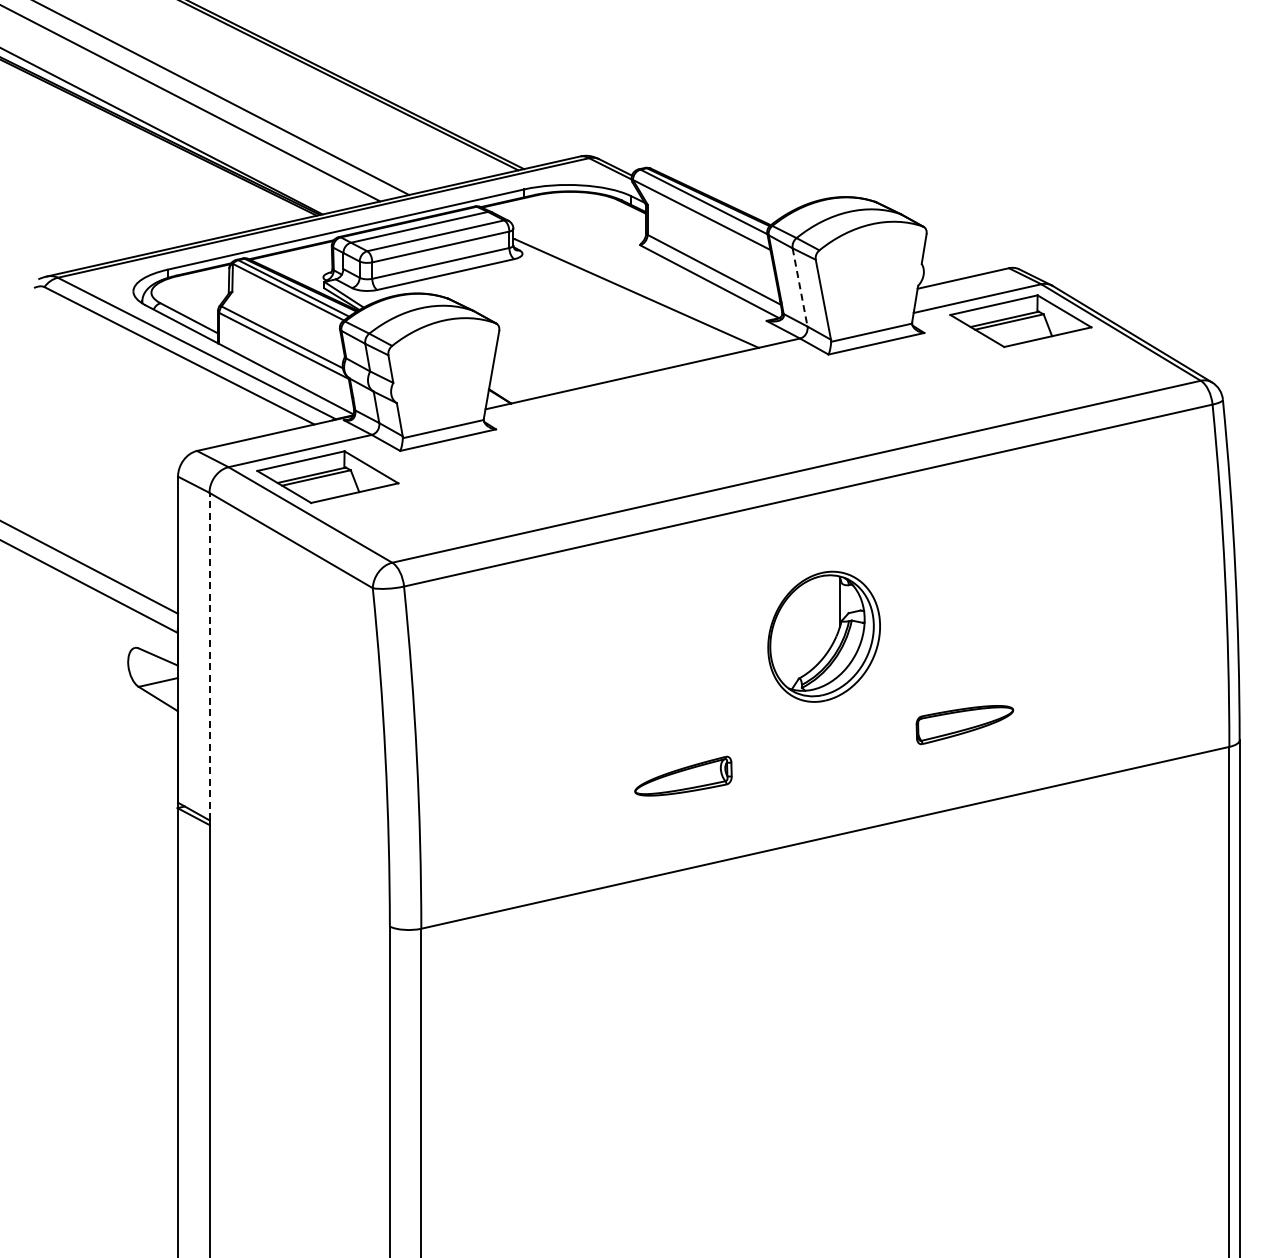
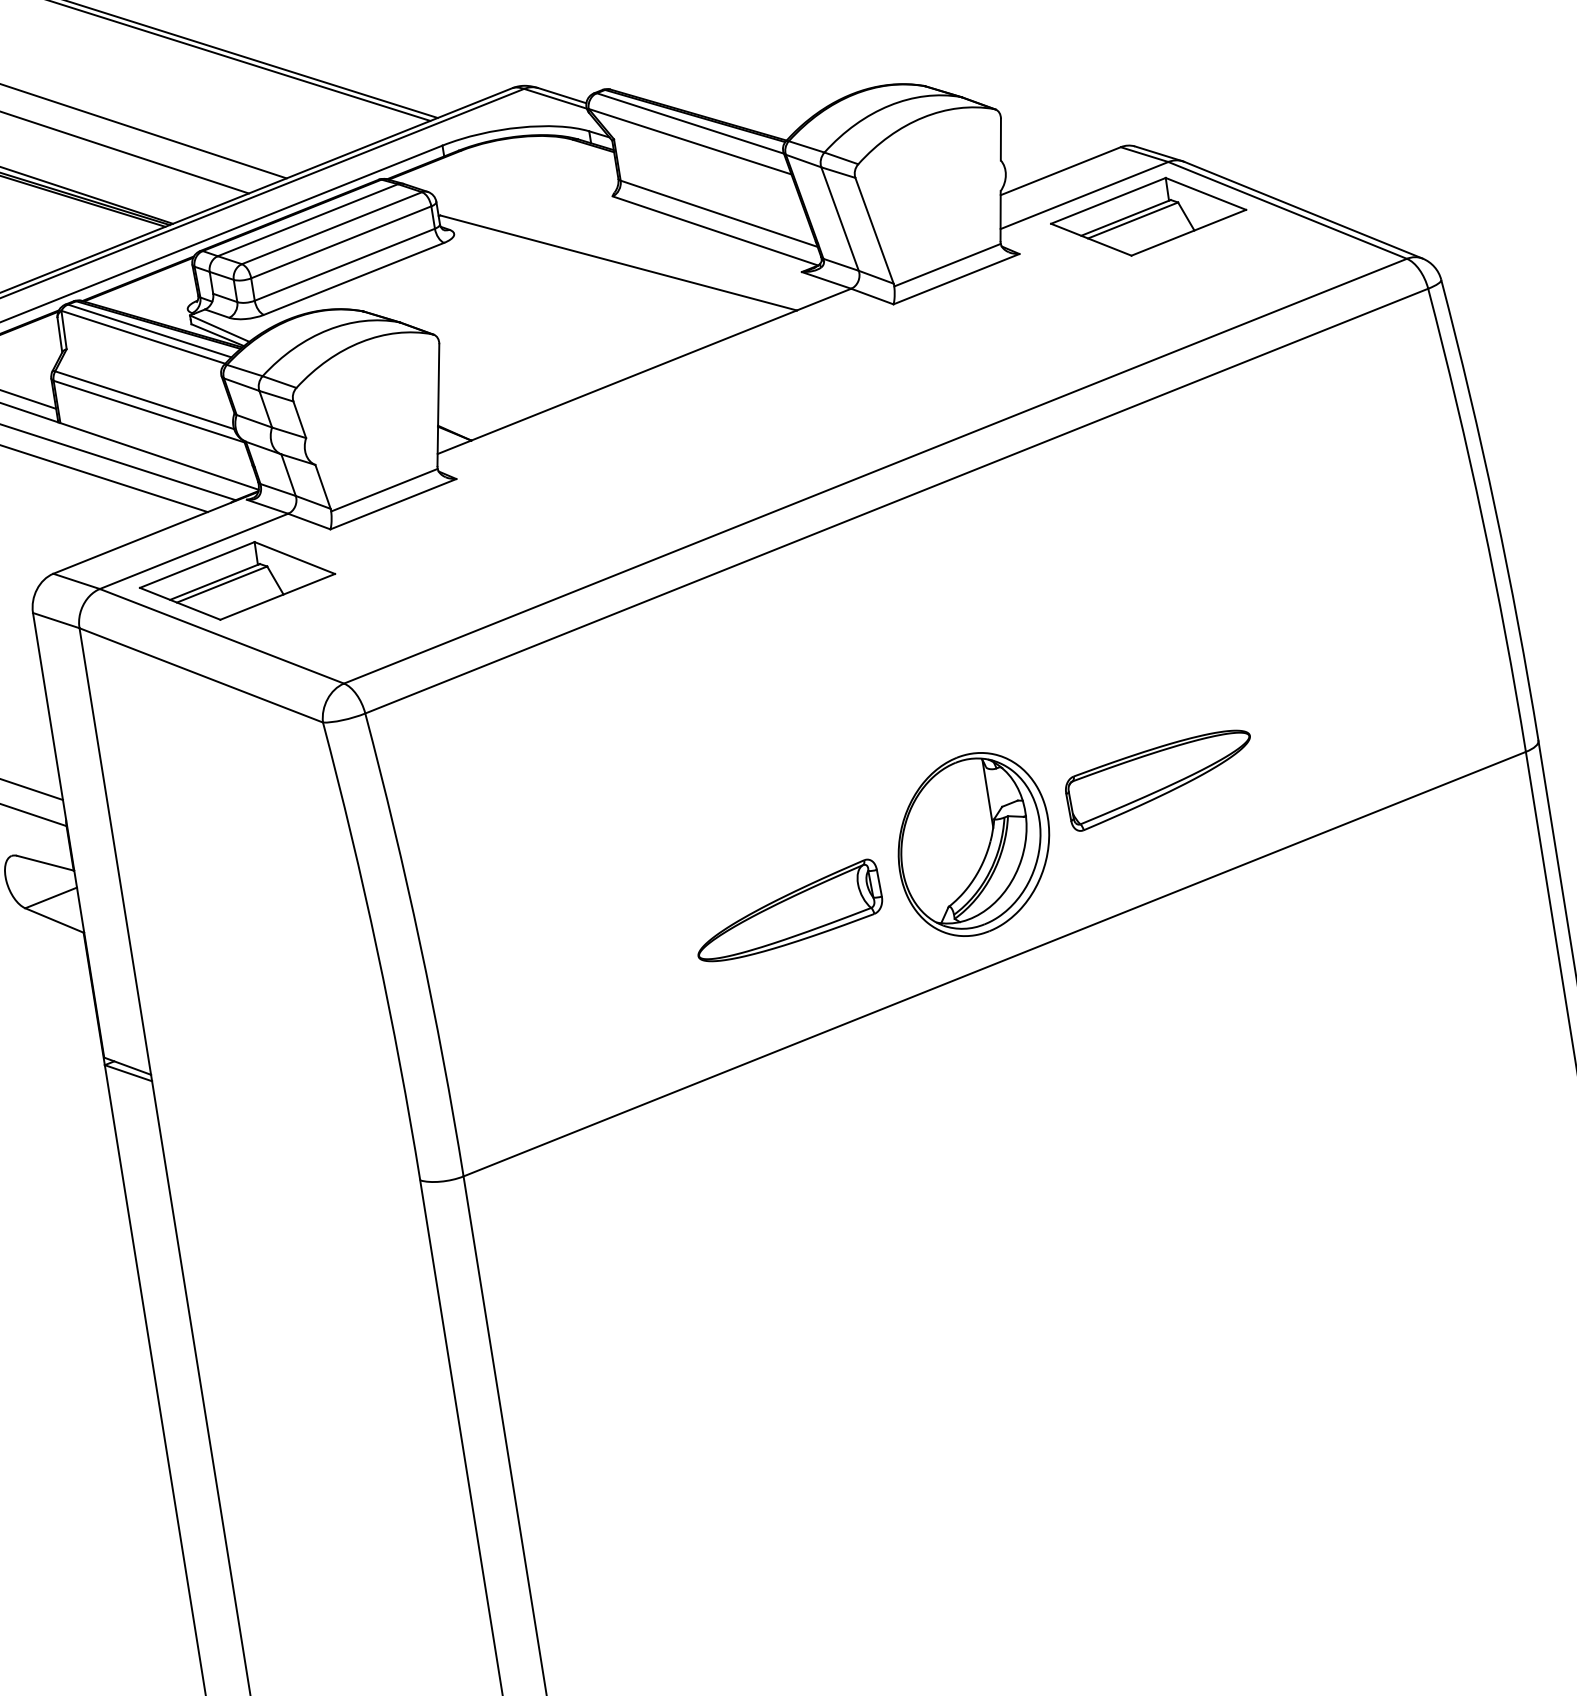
line: (800, 287) -> (840, 219), dashed -> solid
part: (823, 636) -> (972, 844), moved
line: (209, 656) -> (115, 851), dashed -> solid
part: (964, 724) -> (1159, 779), size x1.43
part: (683, 775) -> (787, 910), size x1.43

